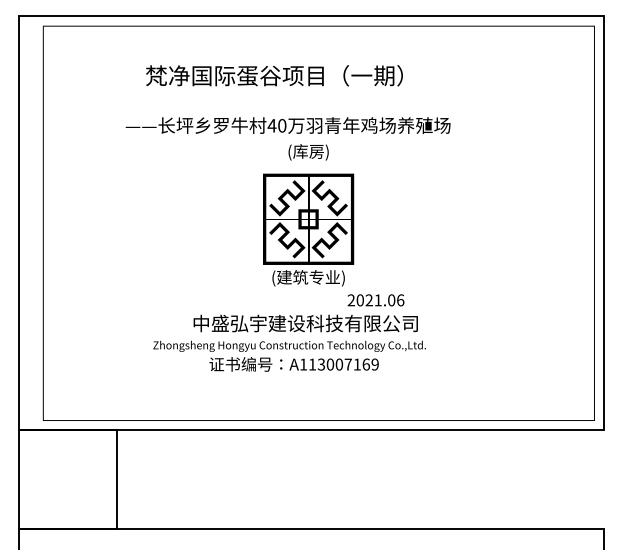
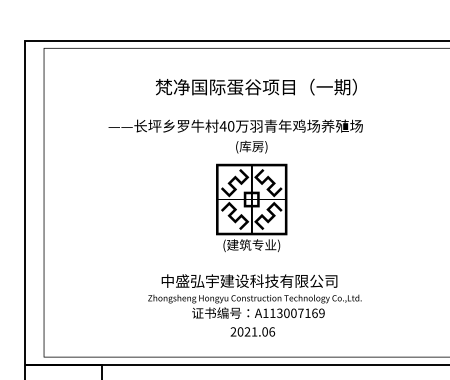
text: (274, 75) -> (256, 86), moved
text: (375, 300) -> (252, 332), moved
text: (289, 355) -> (254, 306), moved

